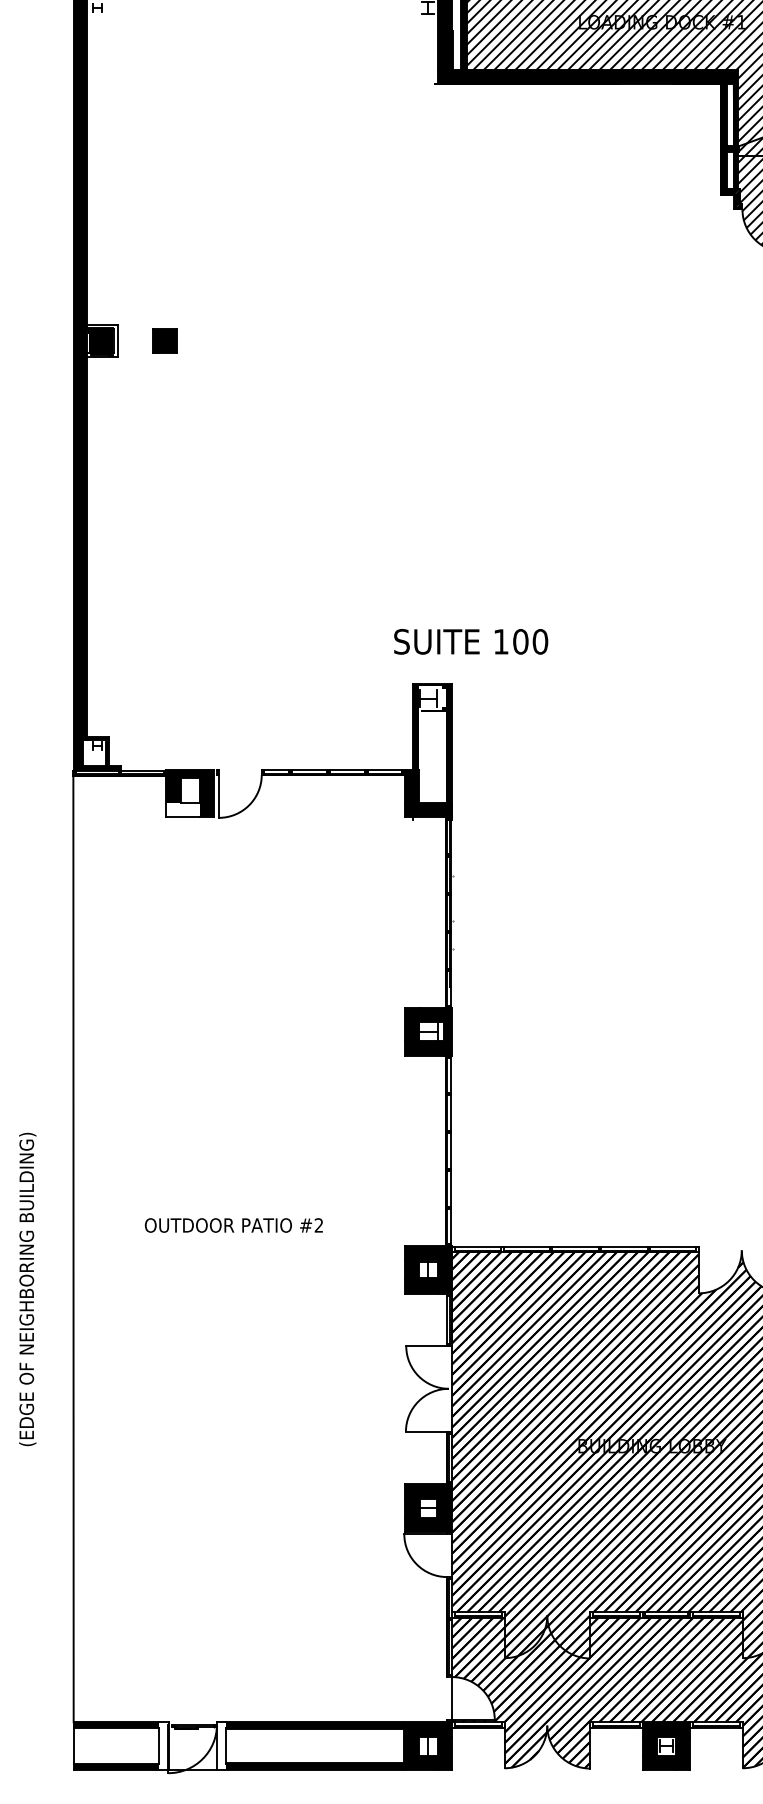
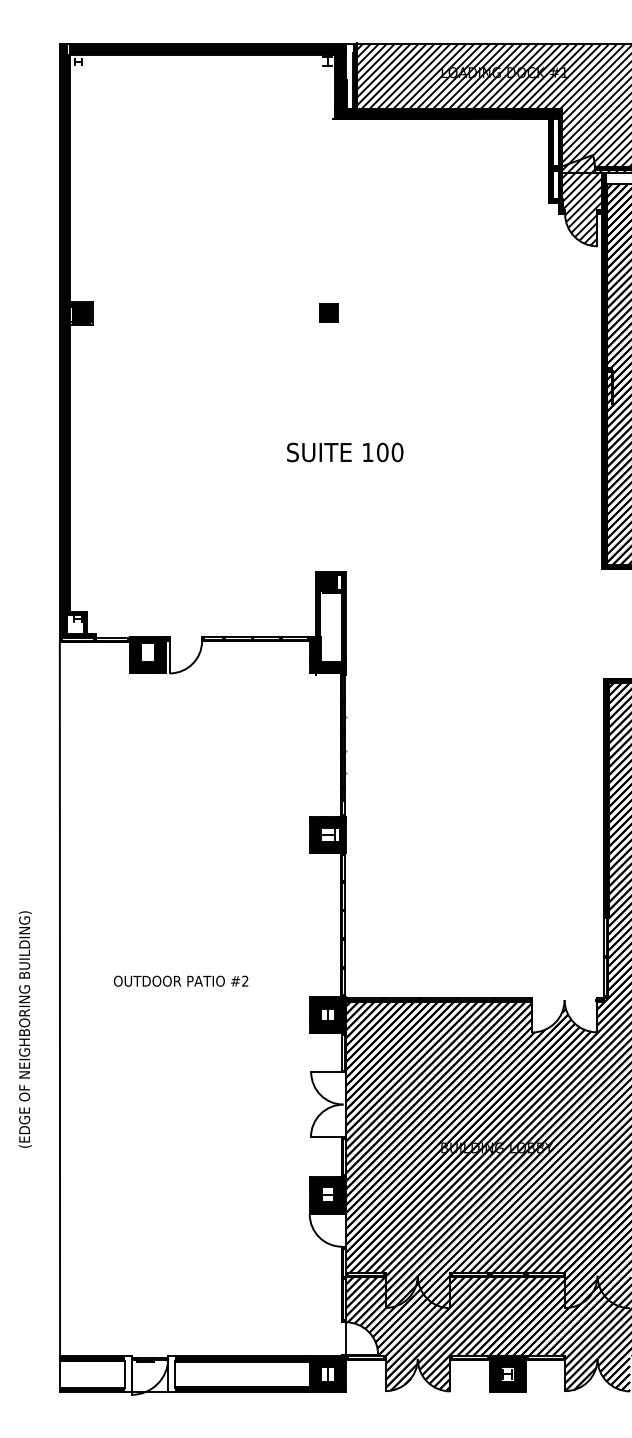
part: (164, 339) -> (328, 312), moved
text: (471, 641) -> (345, 452), moved
fill: (430, 698) -> (329, 583), added
fill: (182, 810) -> (142, 667), added

